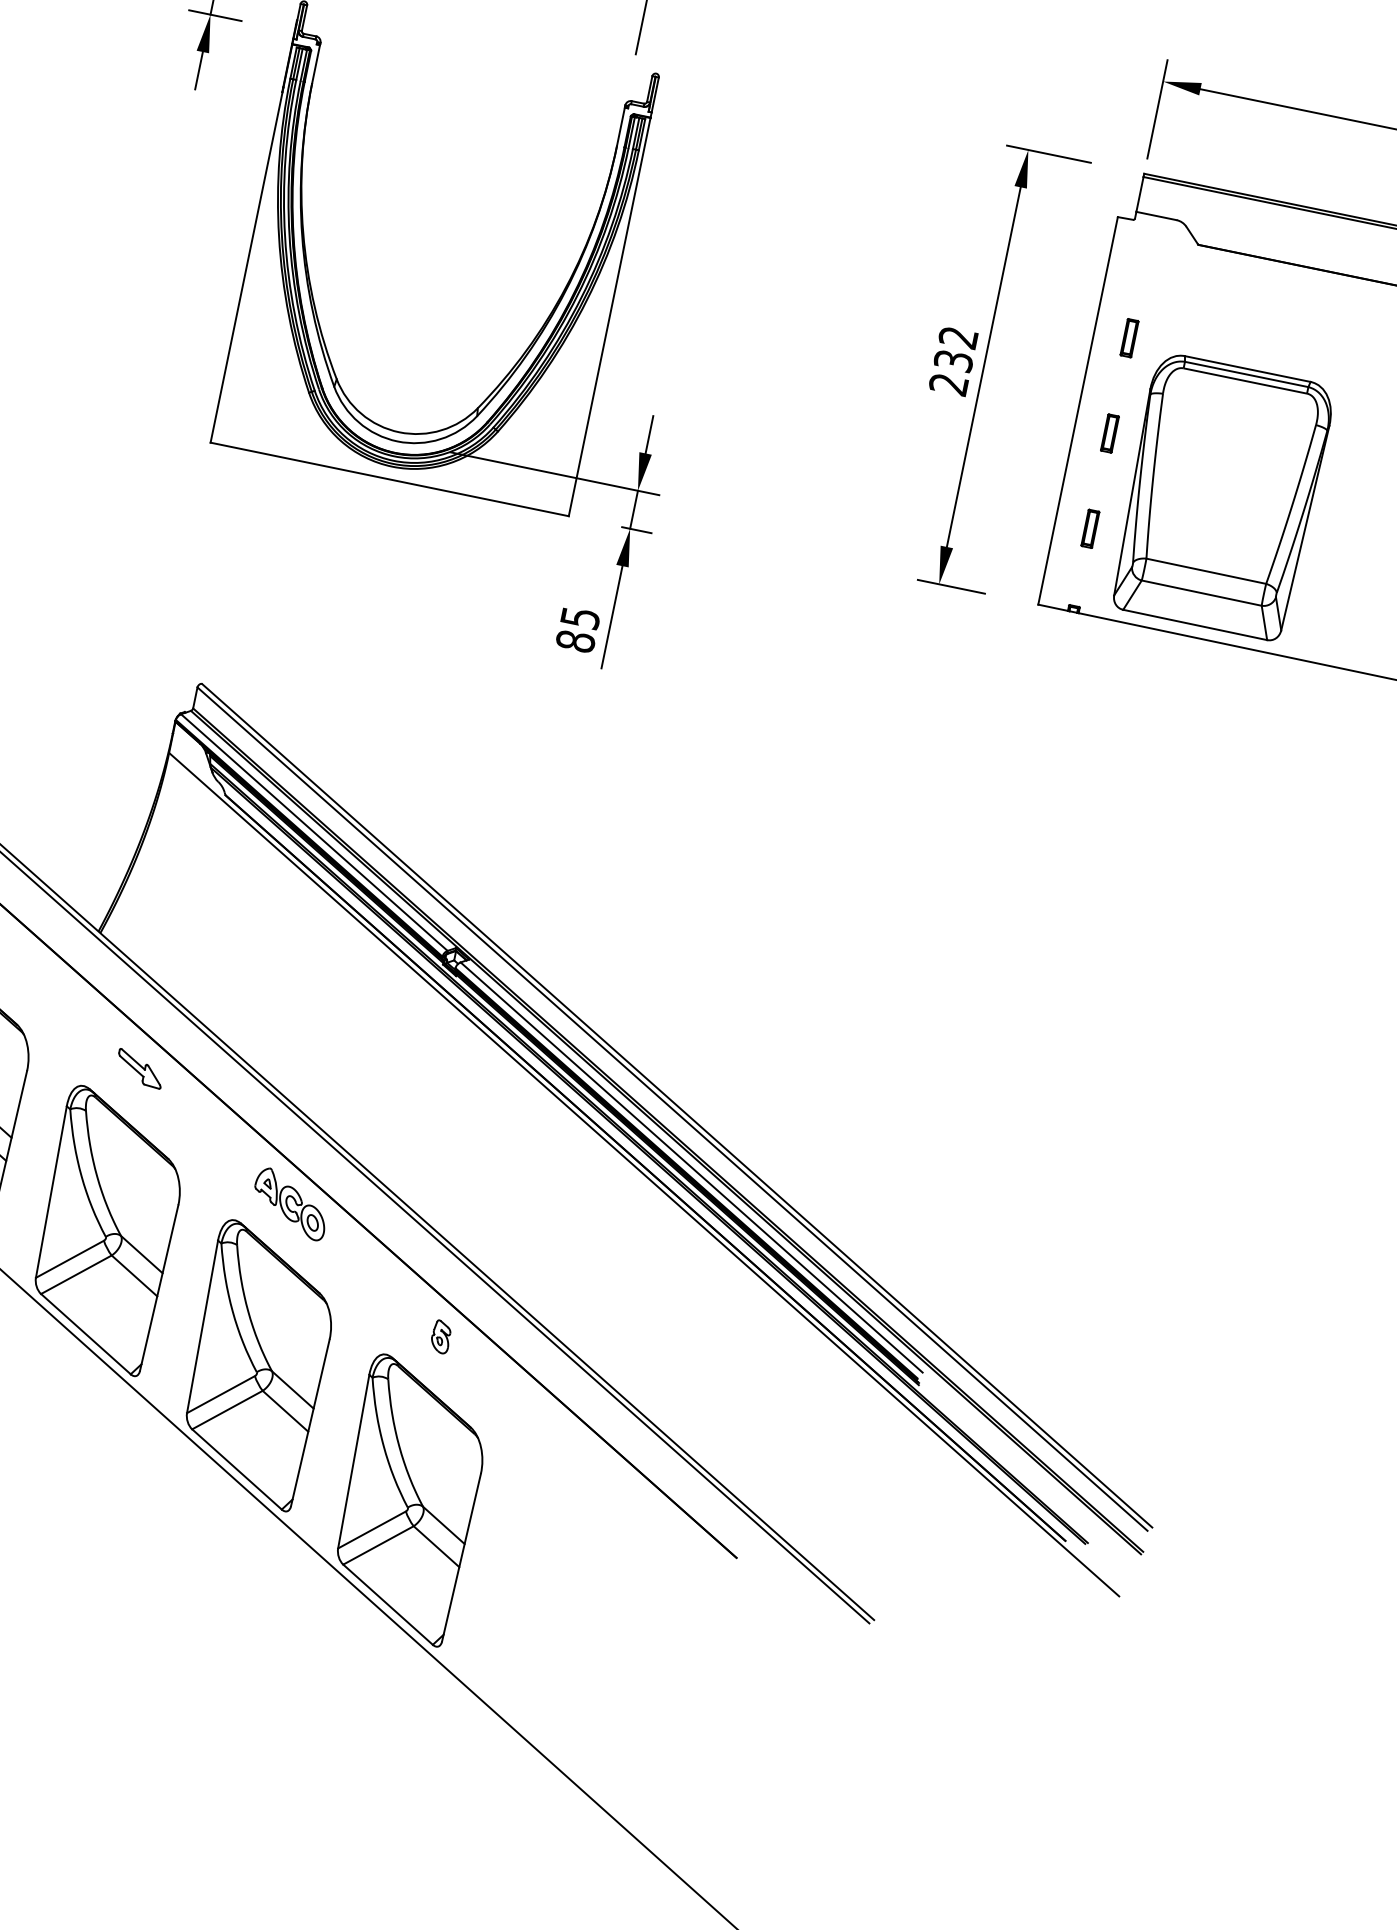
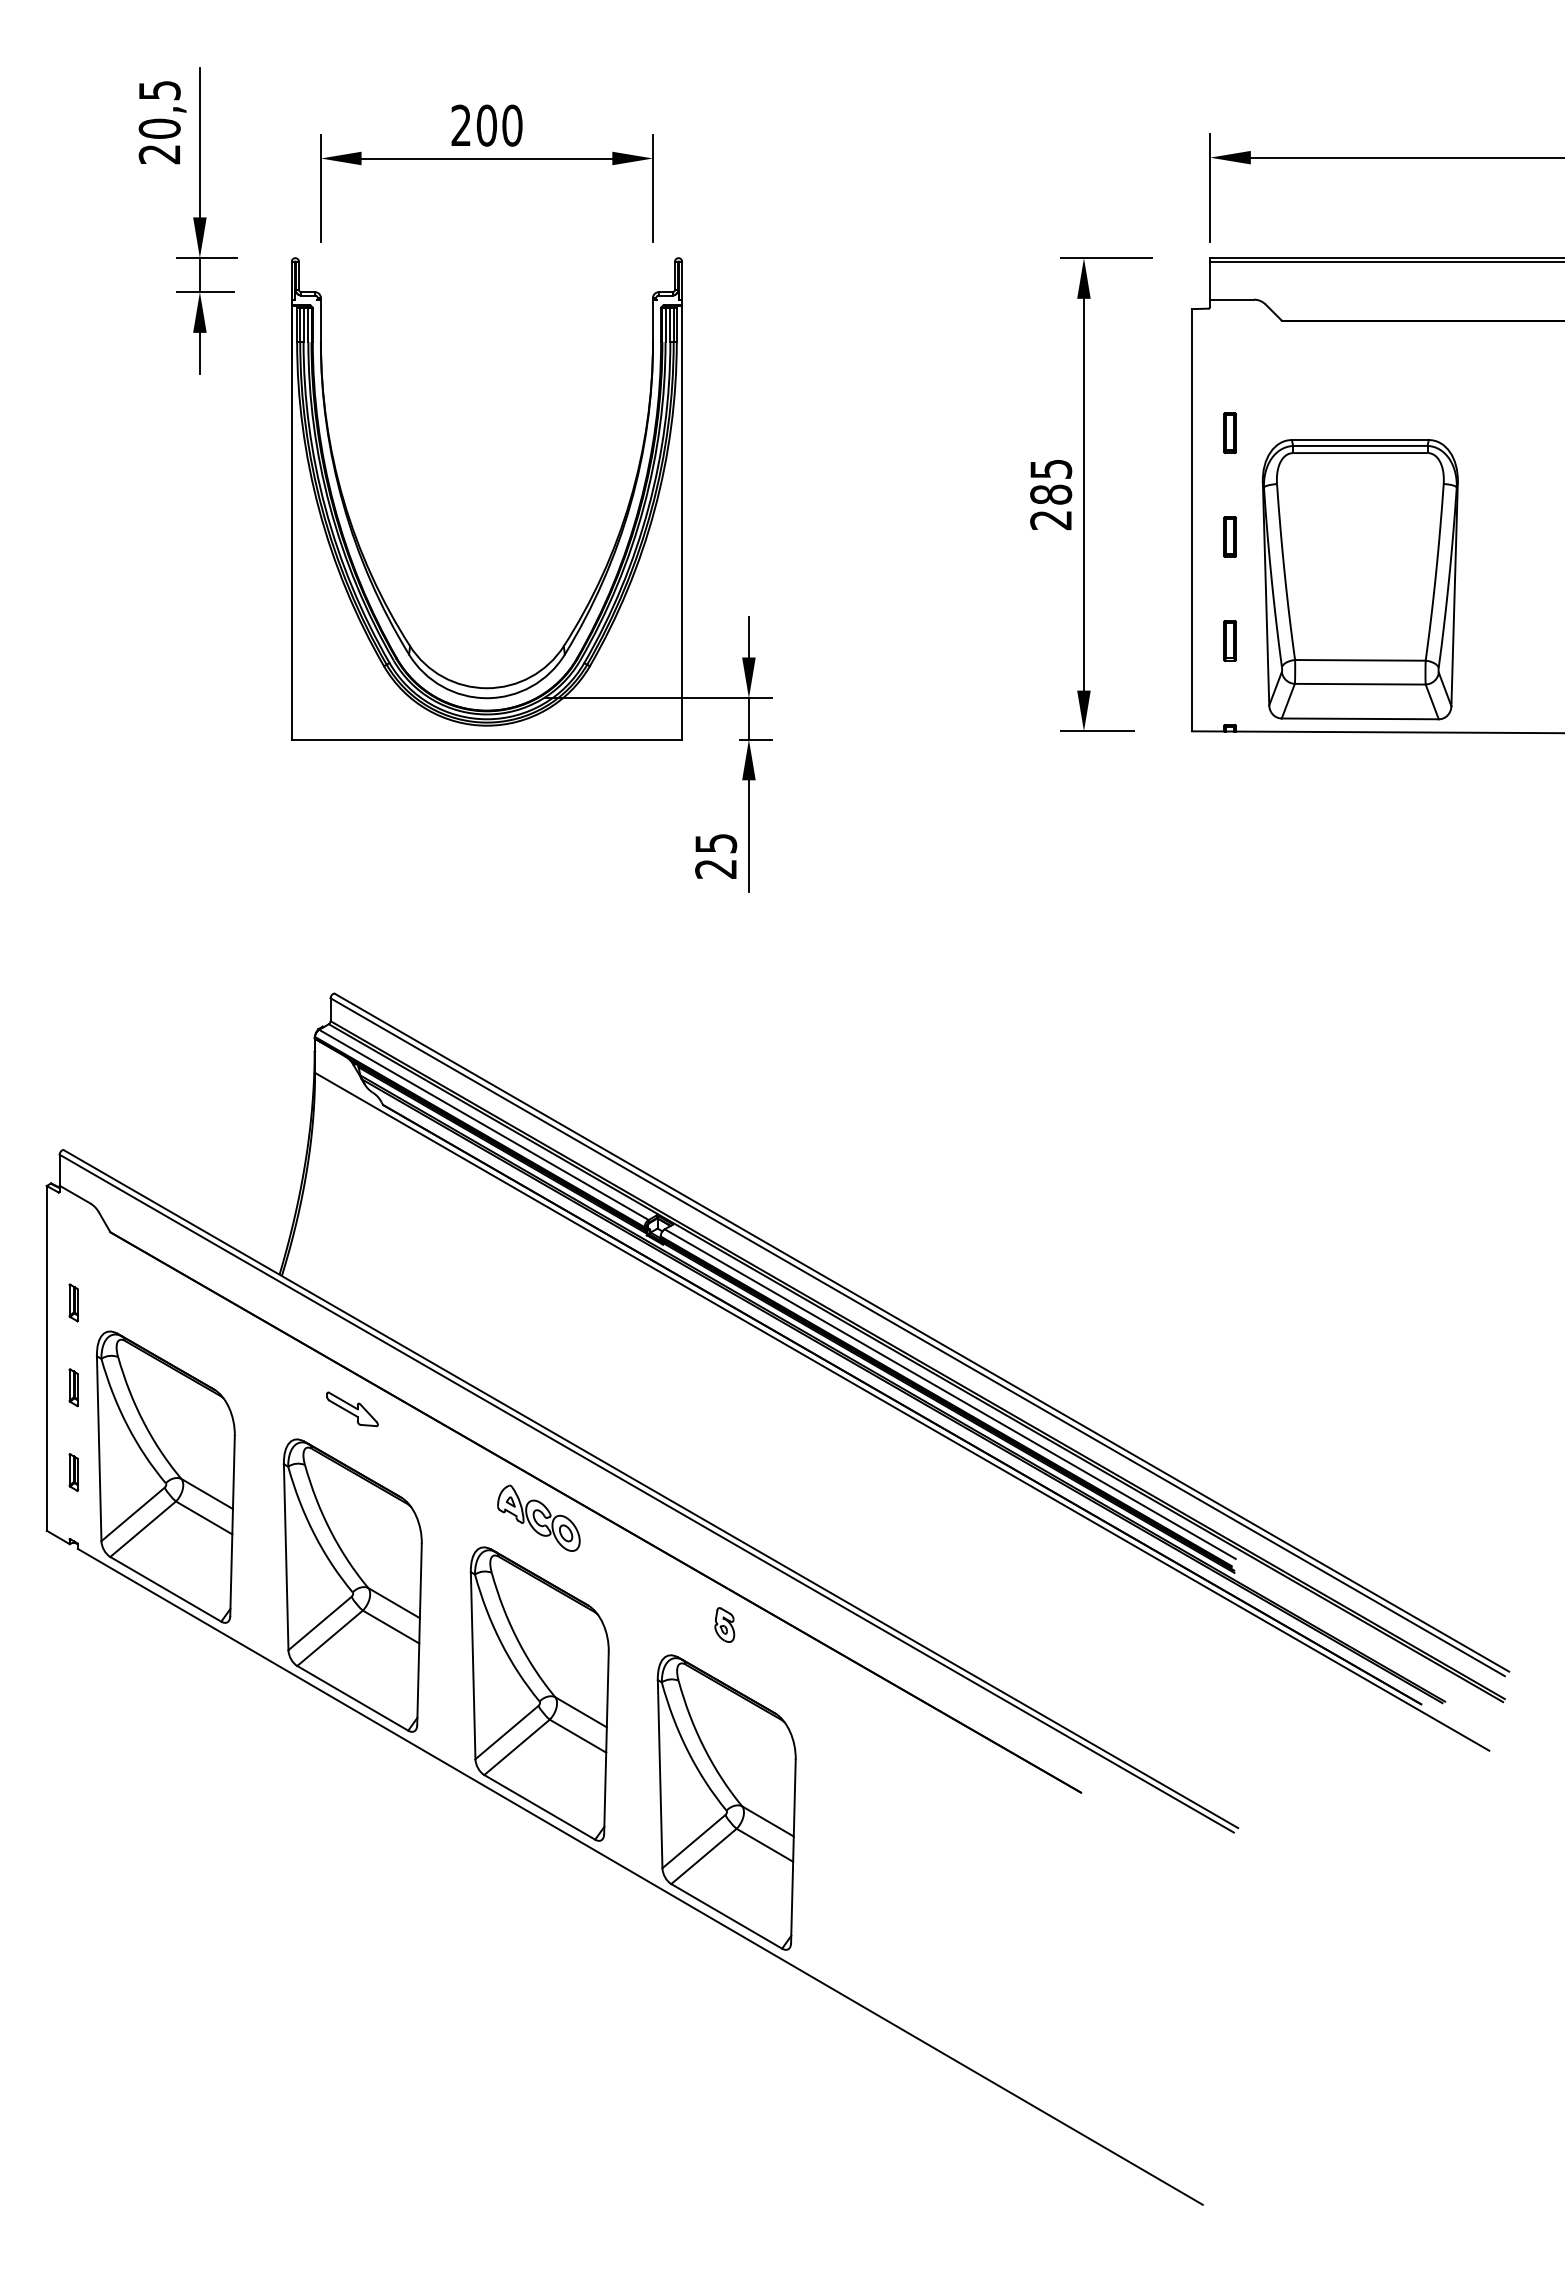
text: (956, 349) -> (1051, 482), 232 -> 285
text: (575, 641) -> (716, 869), 85 -> 25

